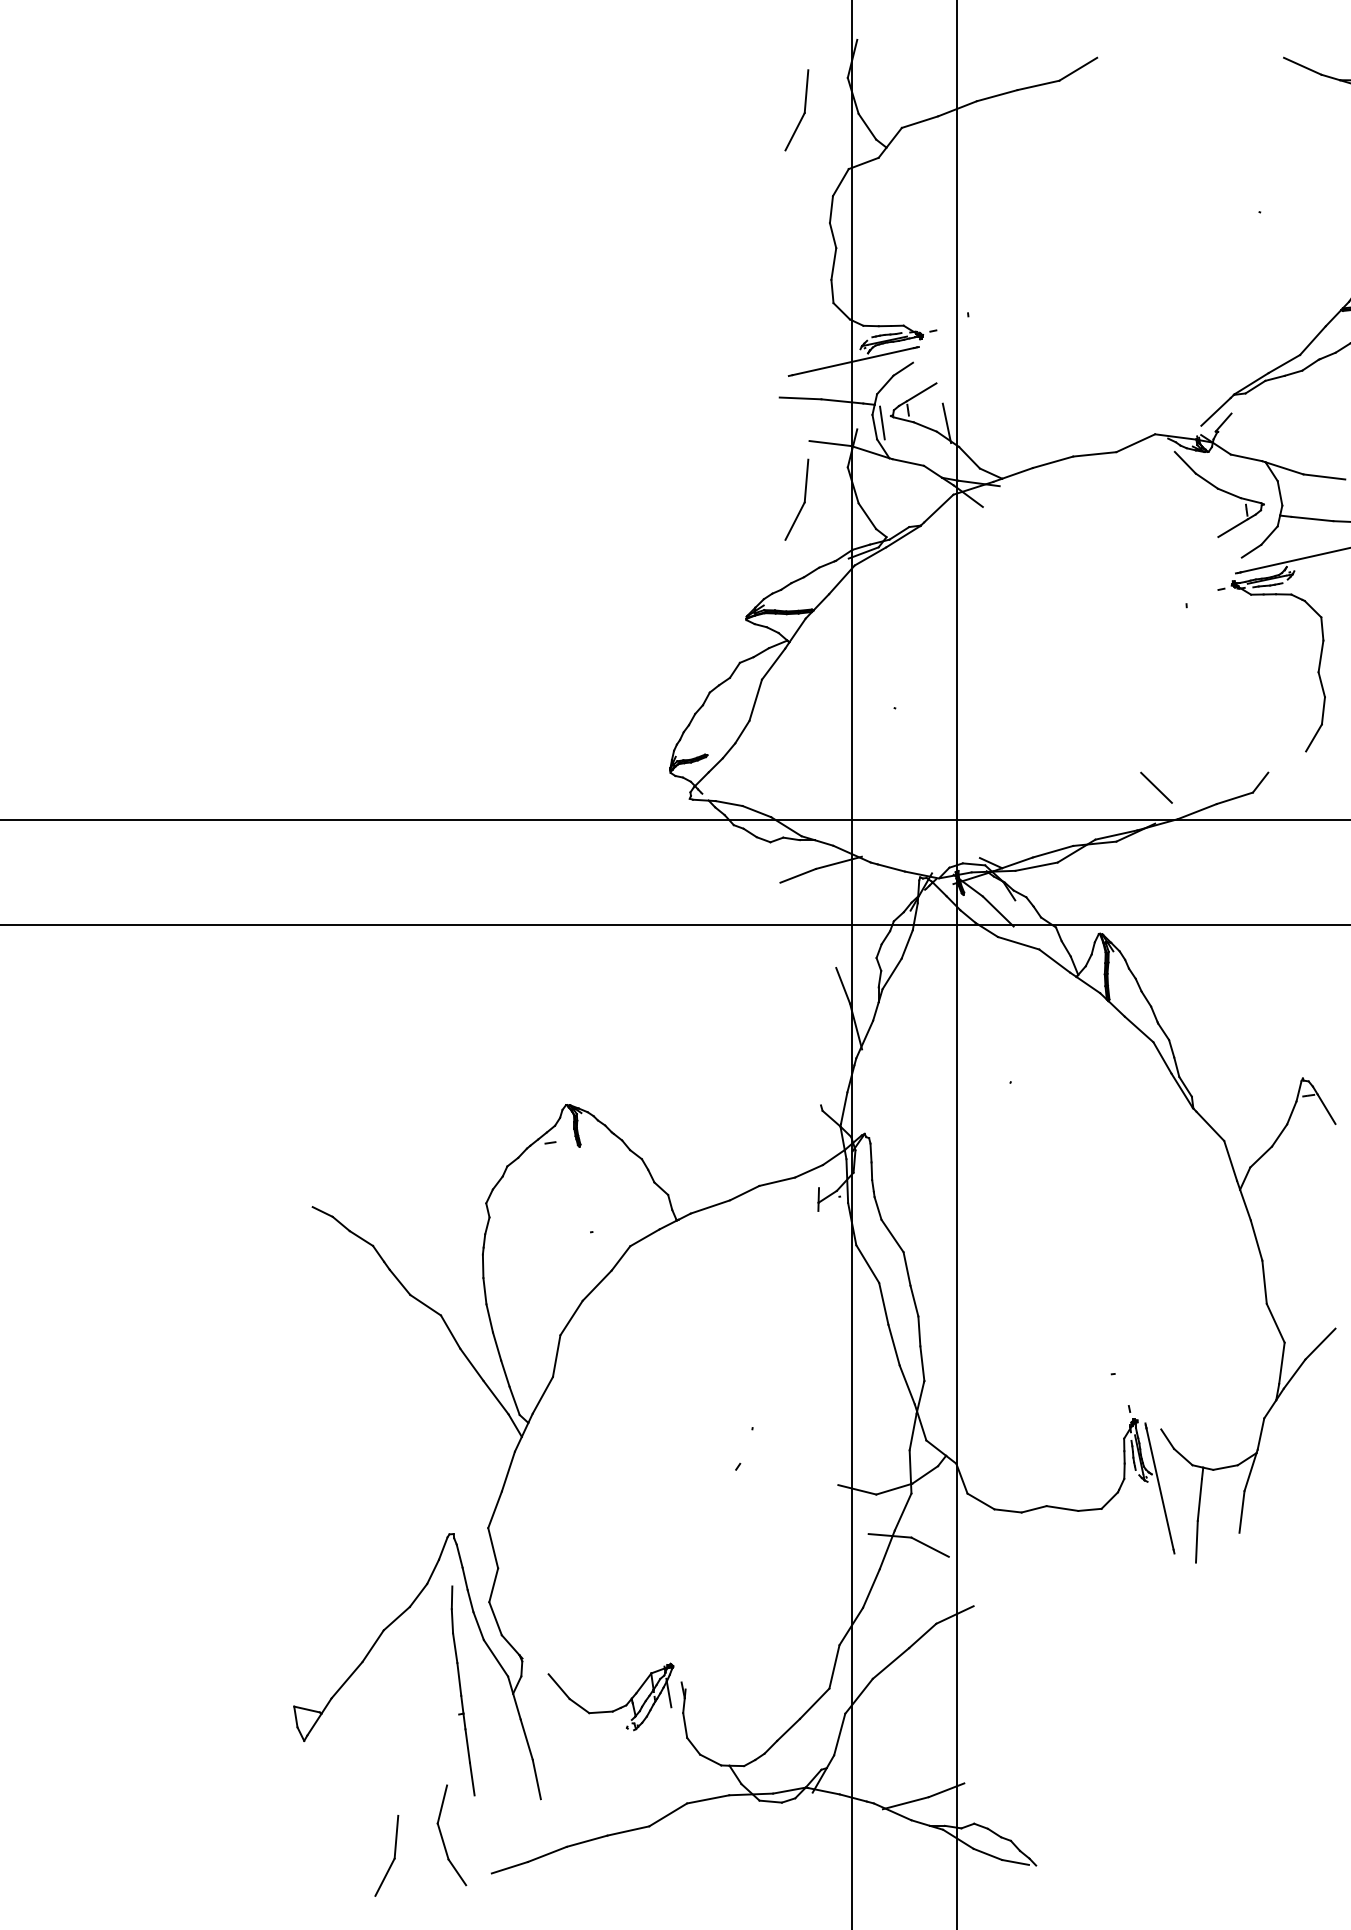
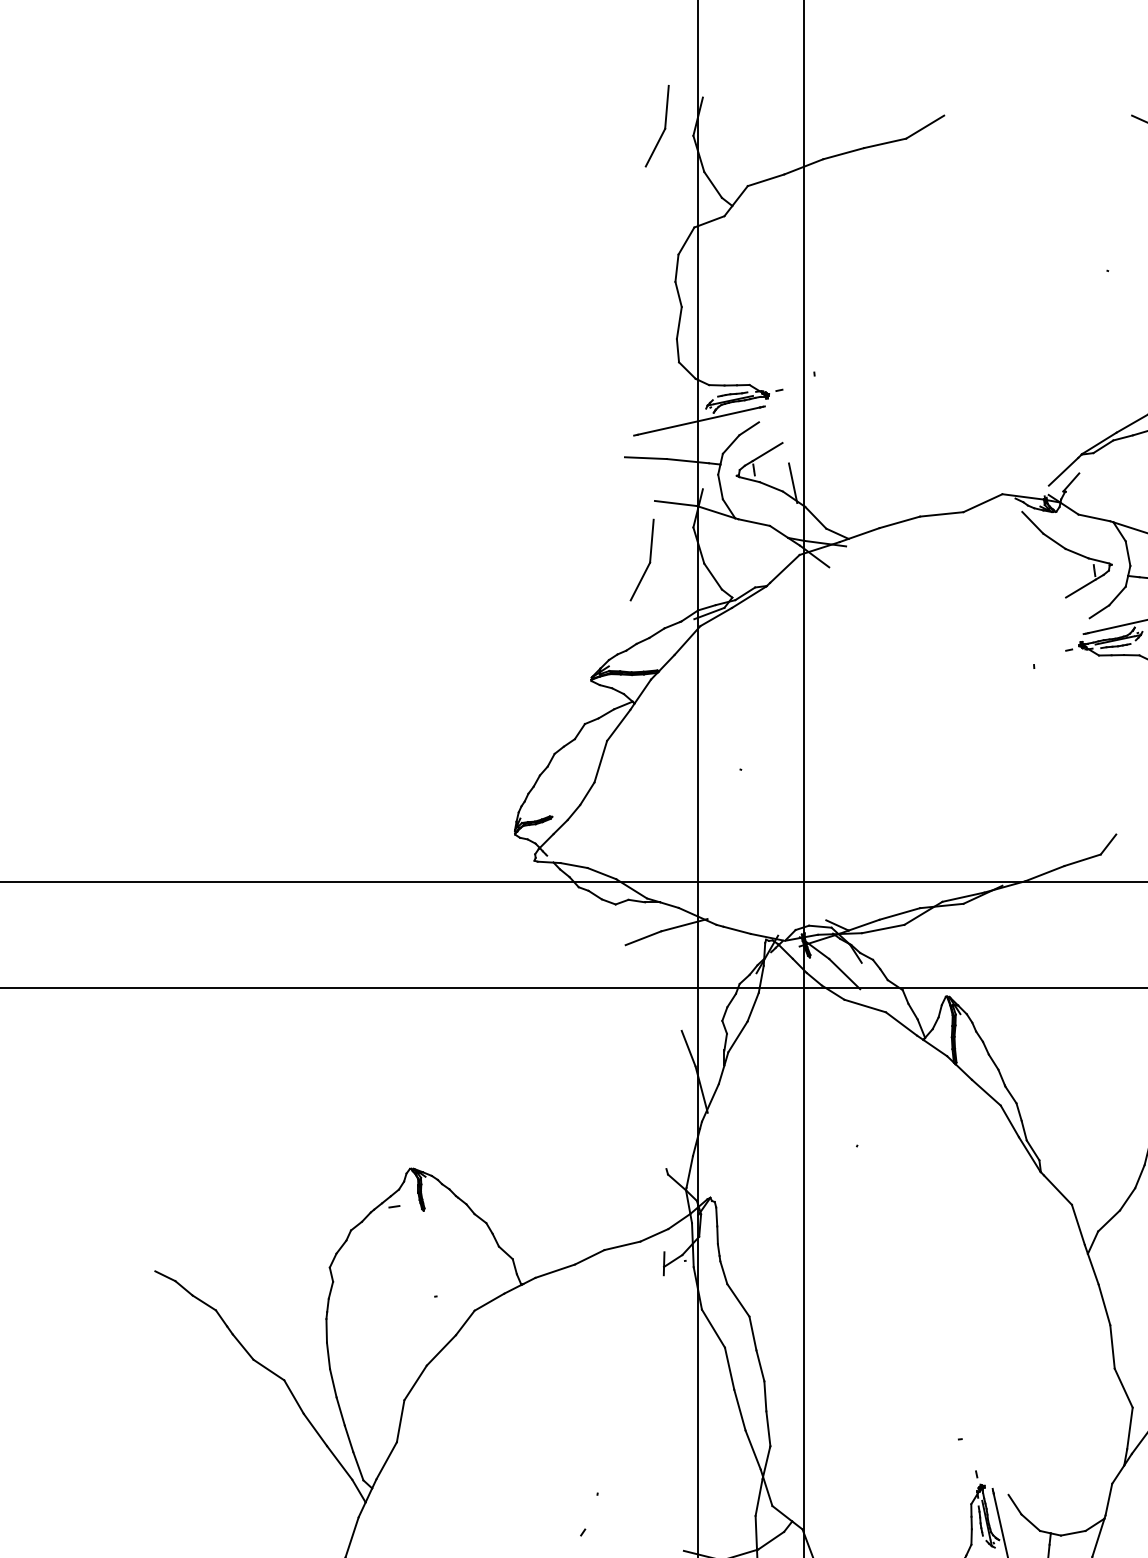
part: (802, 114) -> (662, 130), moved
line: (882, 422) -> (728, 482), removed
line: (1156, 787) -> (1003, 849), removed

